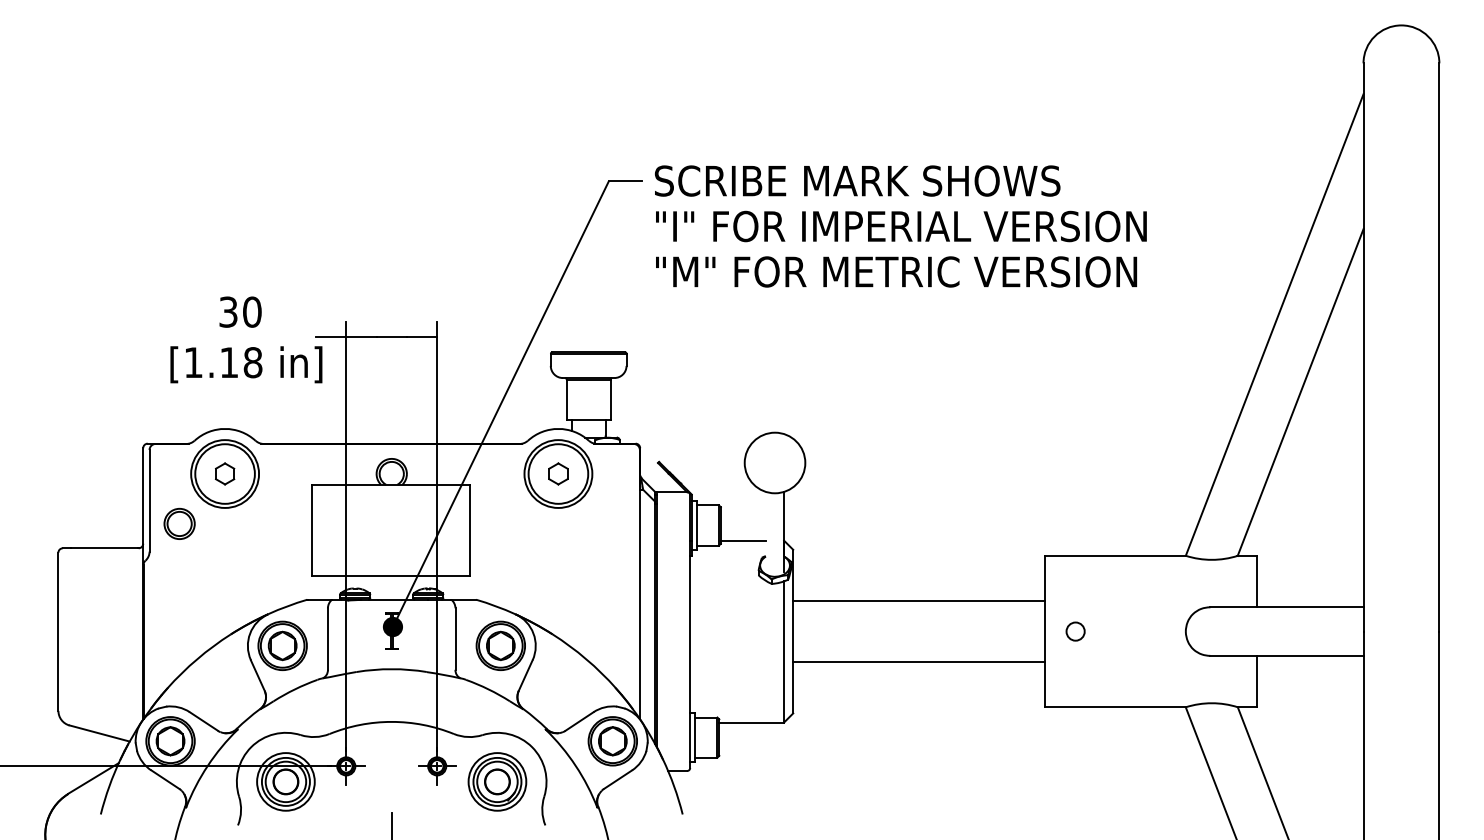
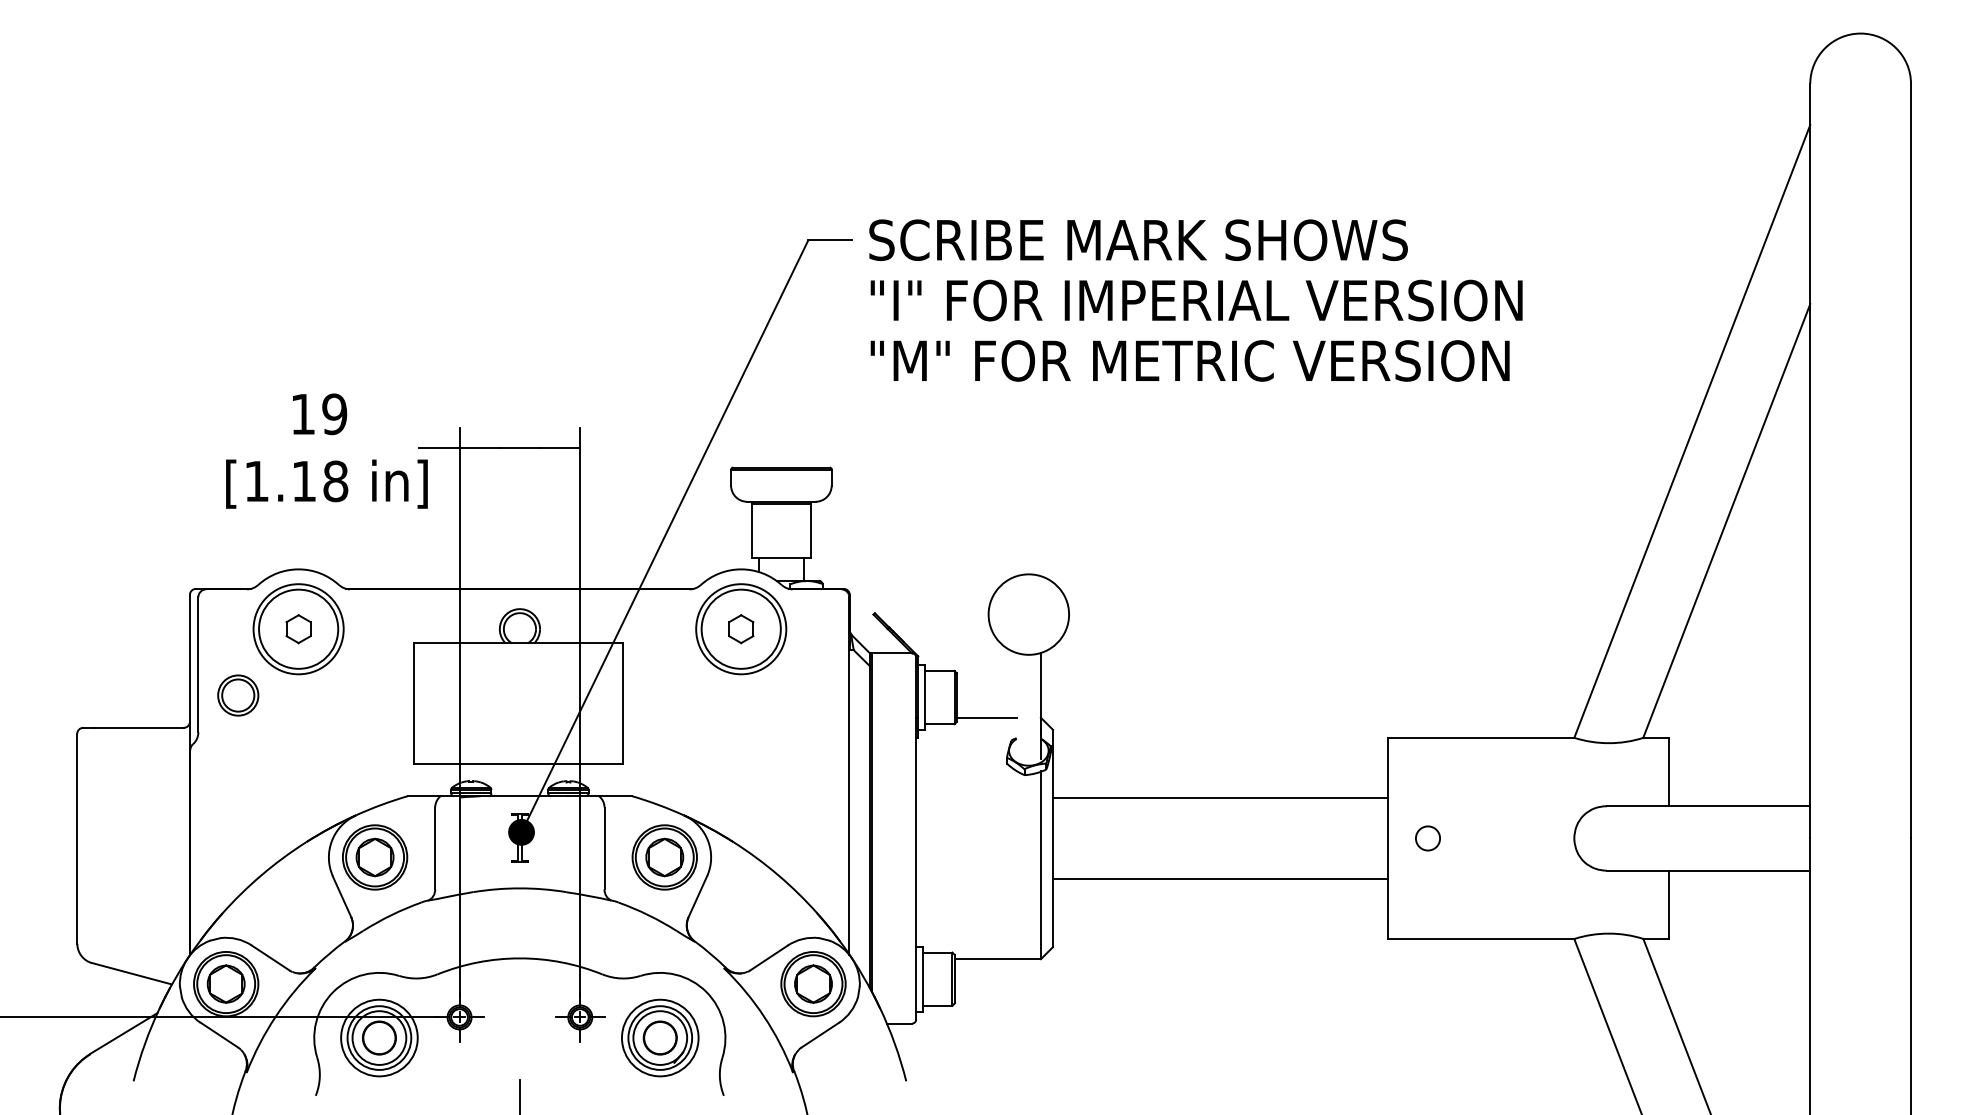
text: (240, 312) -> (319, 414), 30 -> 19

